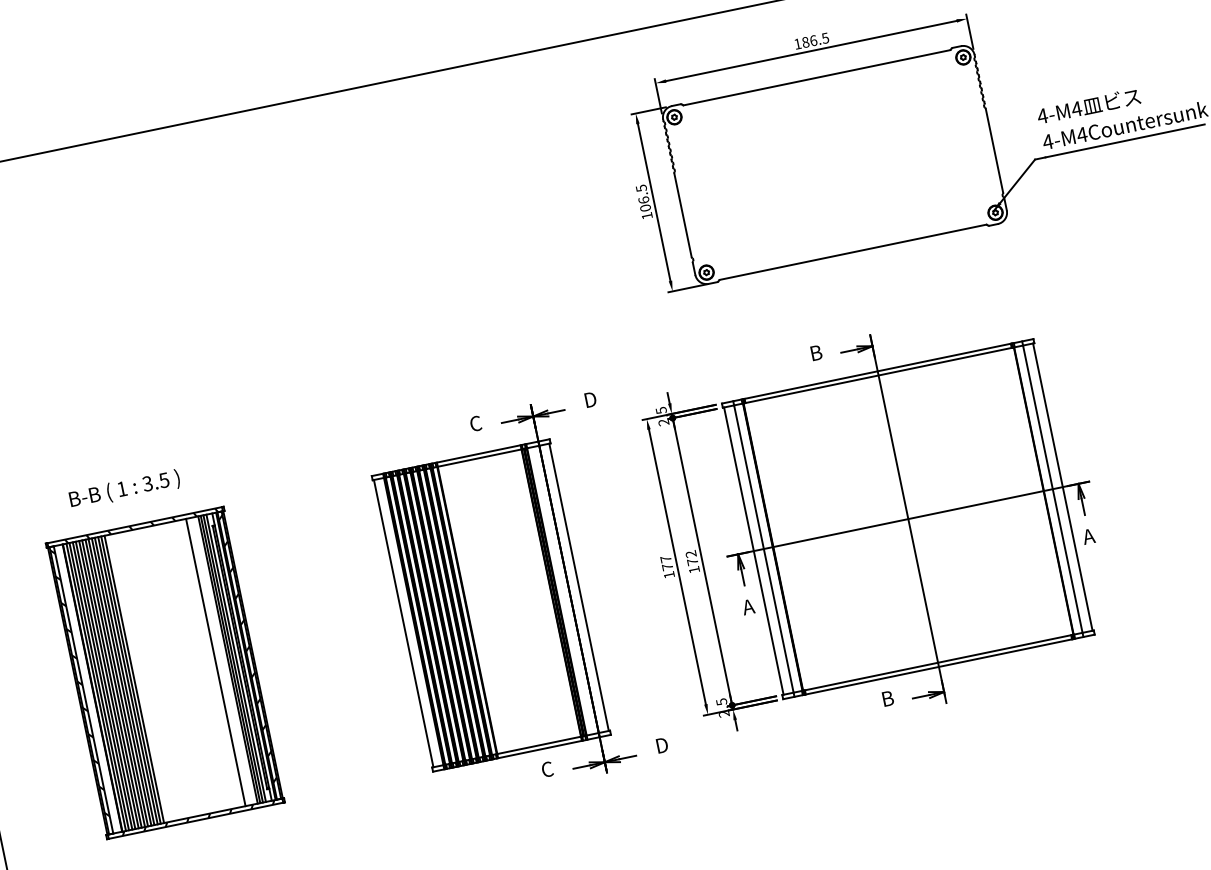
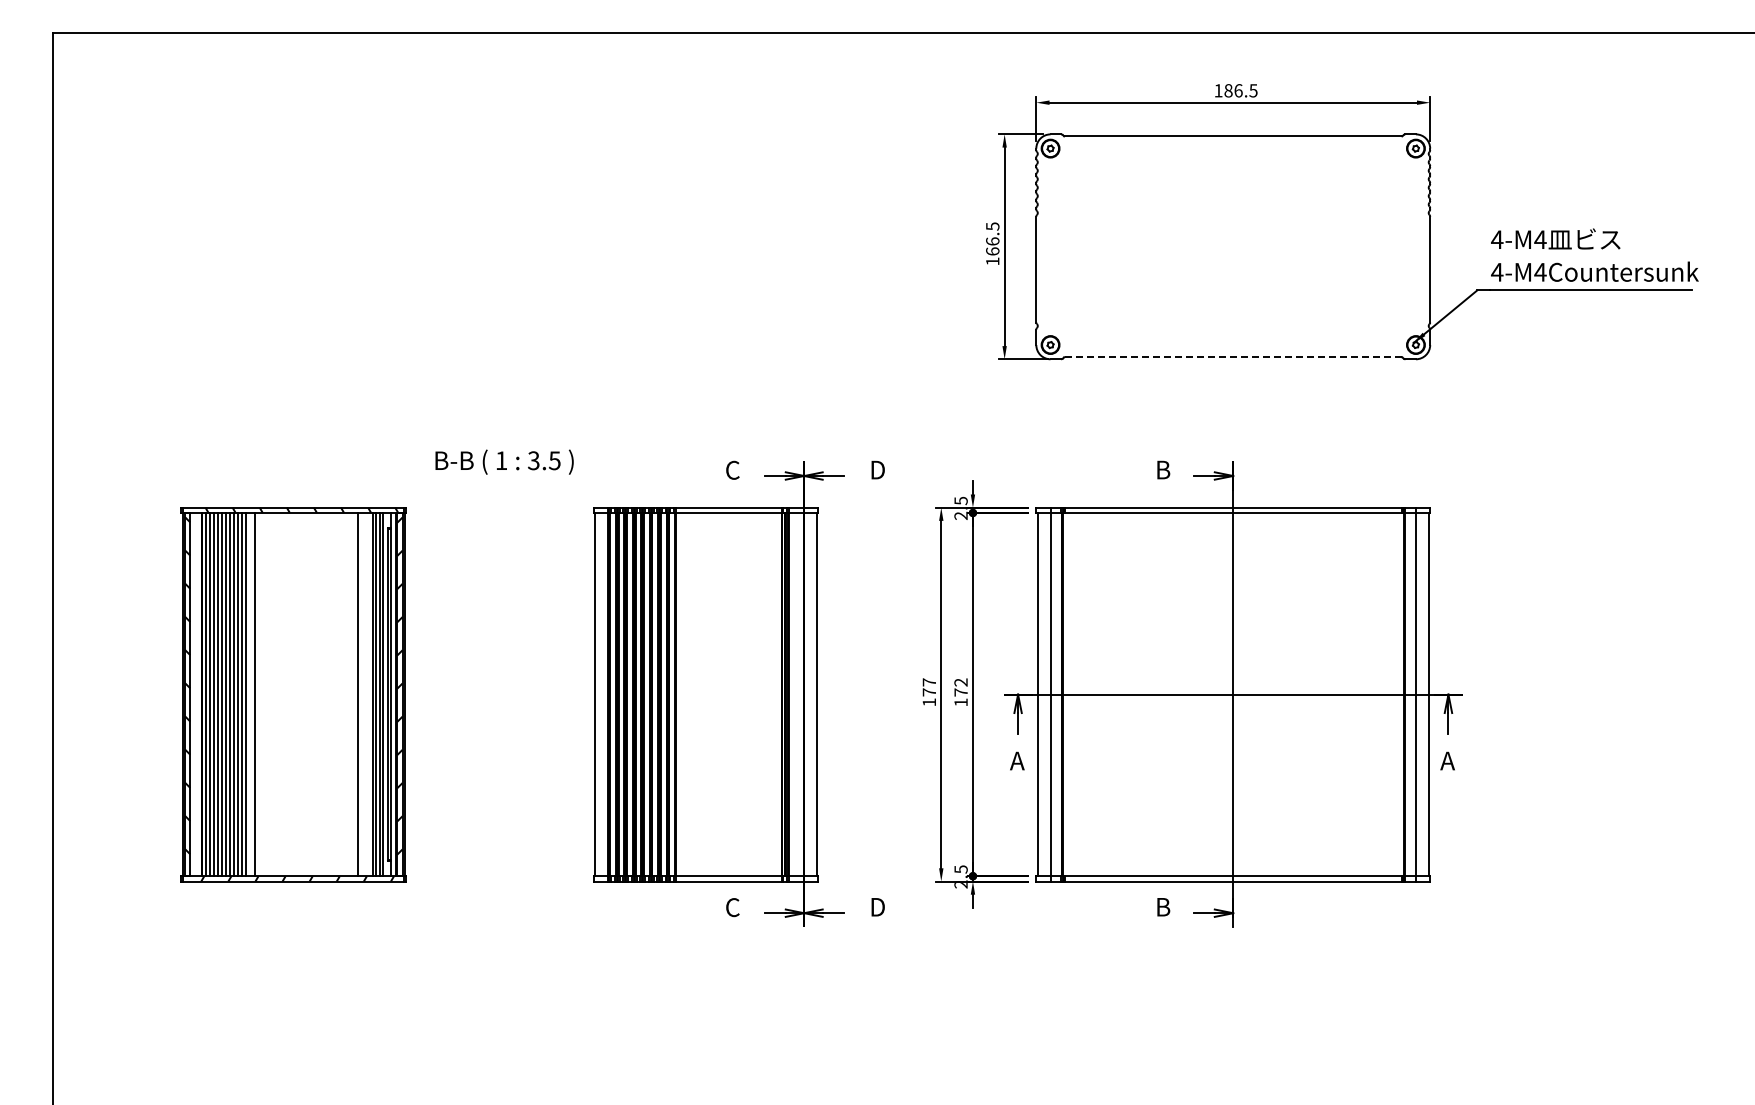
text: (645, 208) -> (992, 251), 106.5 -> 166.5
line: (853, 252) -> (1233, 357), solid -> dashed
text: (124, 489) -> (504, 461), moved
line: (131, 679) -> (250, 694), removed

